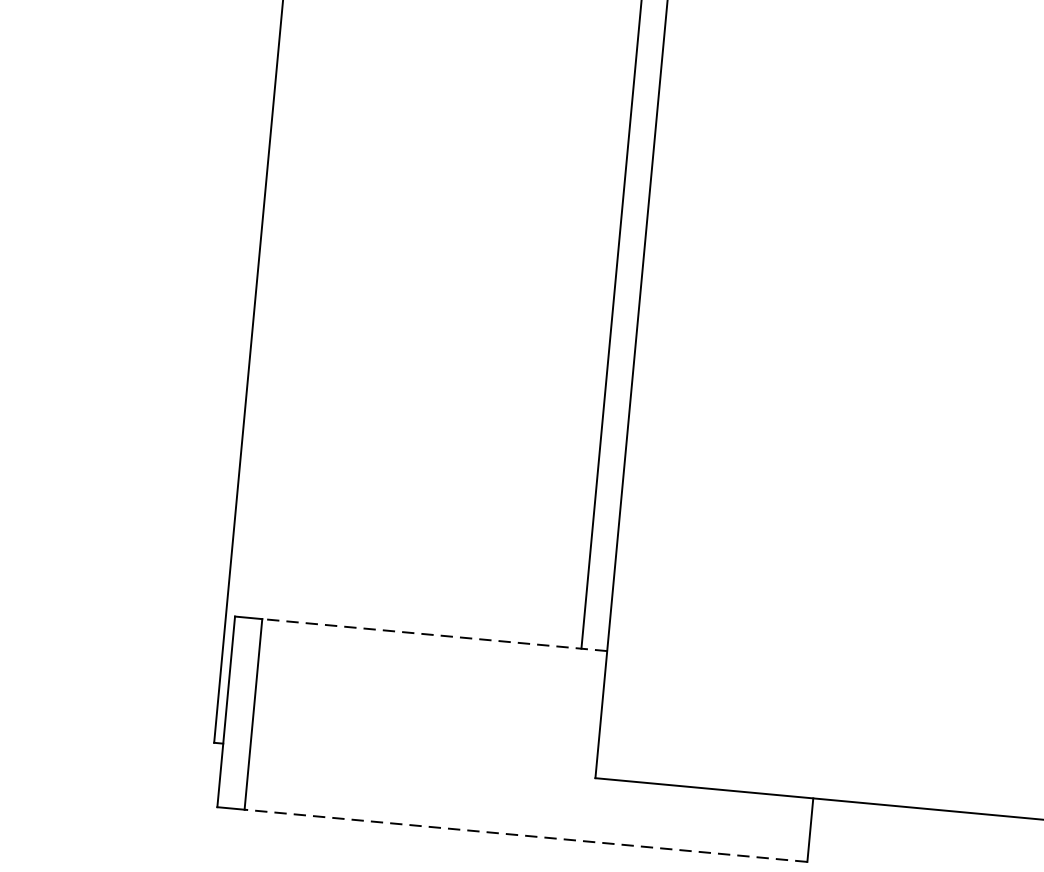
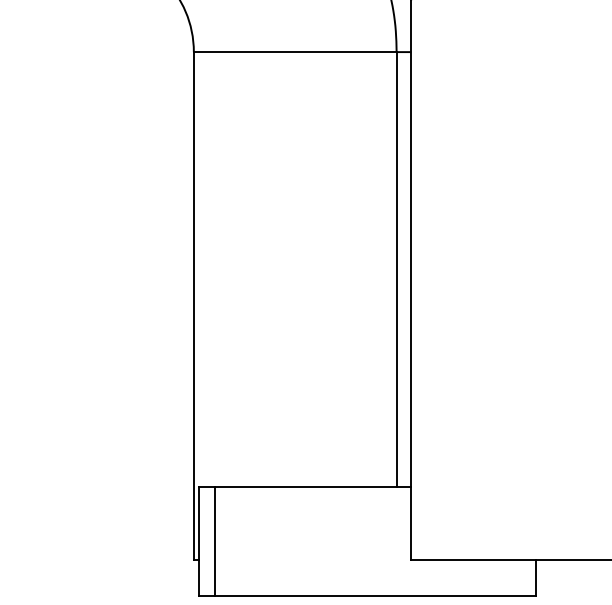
line: (433, 635) -> (312, 487), dashed -> solid
line: (526, 835) -> (375, 595), dashed -> solid

